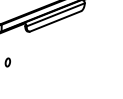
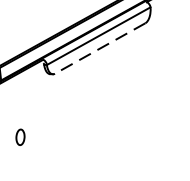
line: (55, 21) -> (99, 48), solid -> dashed

